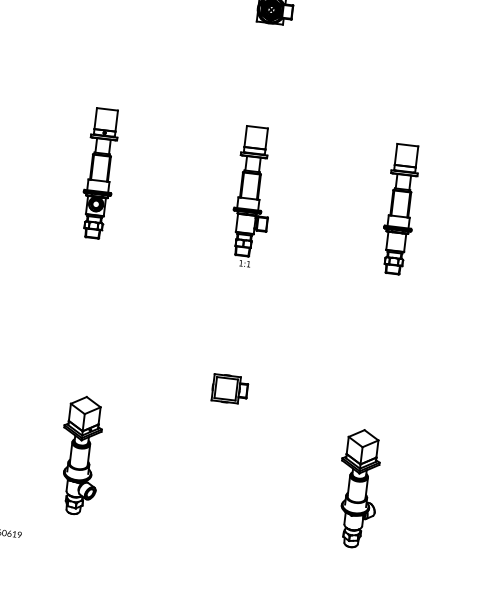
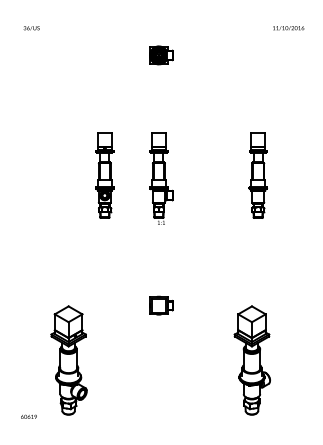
part: (99, 173) -> (104, 175), moved
part: (79, 455) -> (68, 360), size x1.4
part: (357, 488) -> (252, 360), size x1.4

